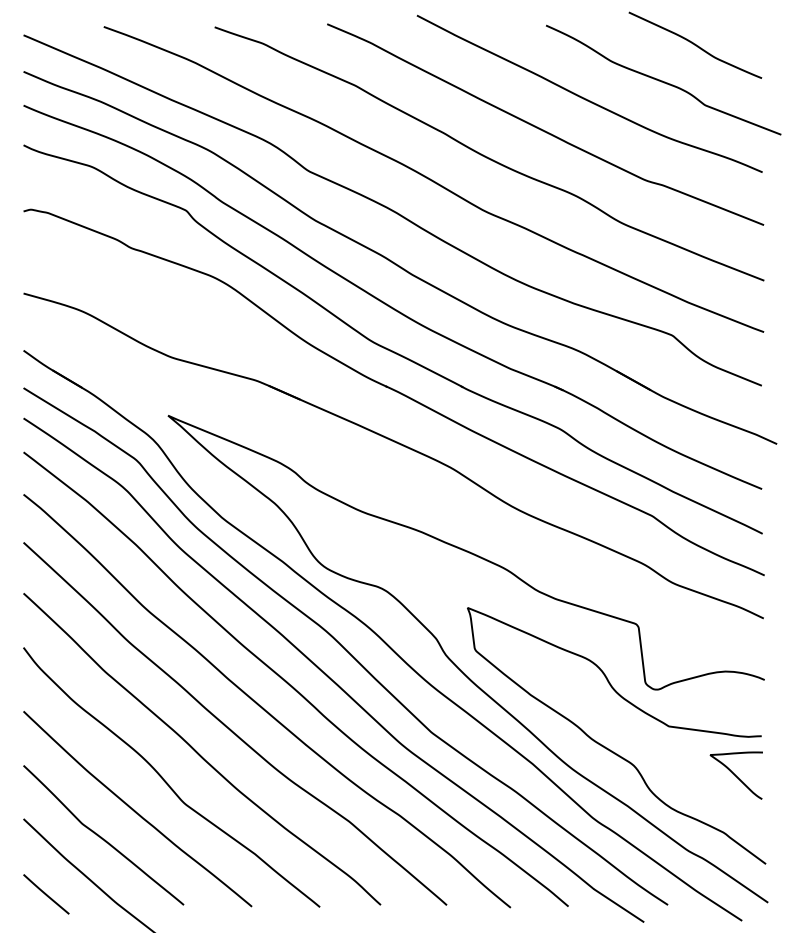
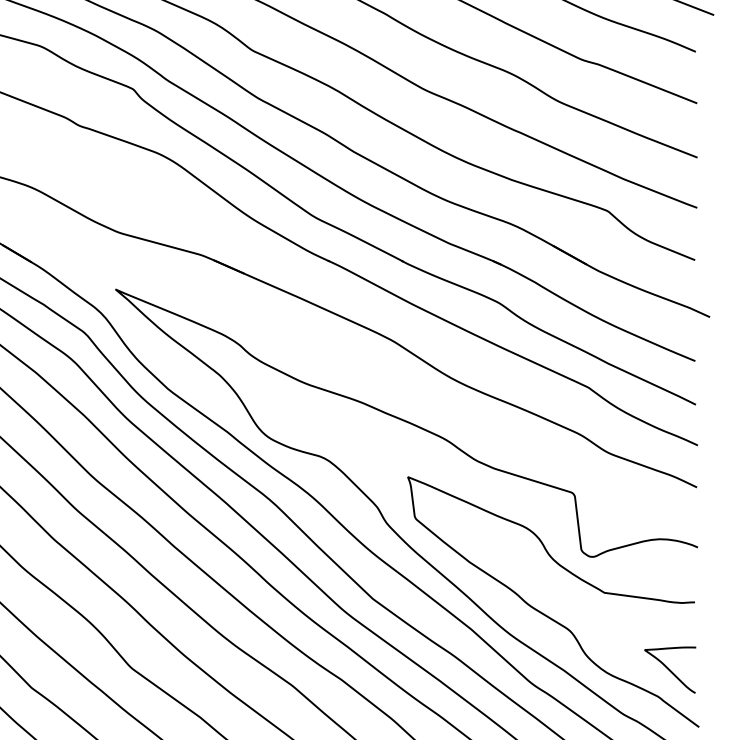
curve: (735, 775) -> (669, 669), moved

